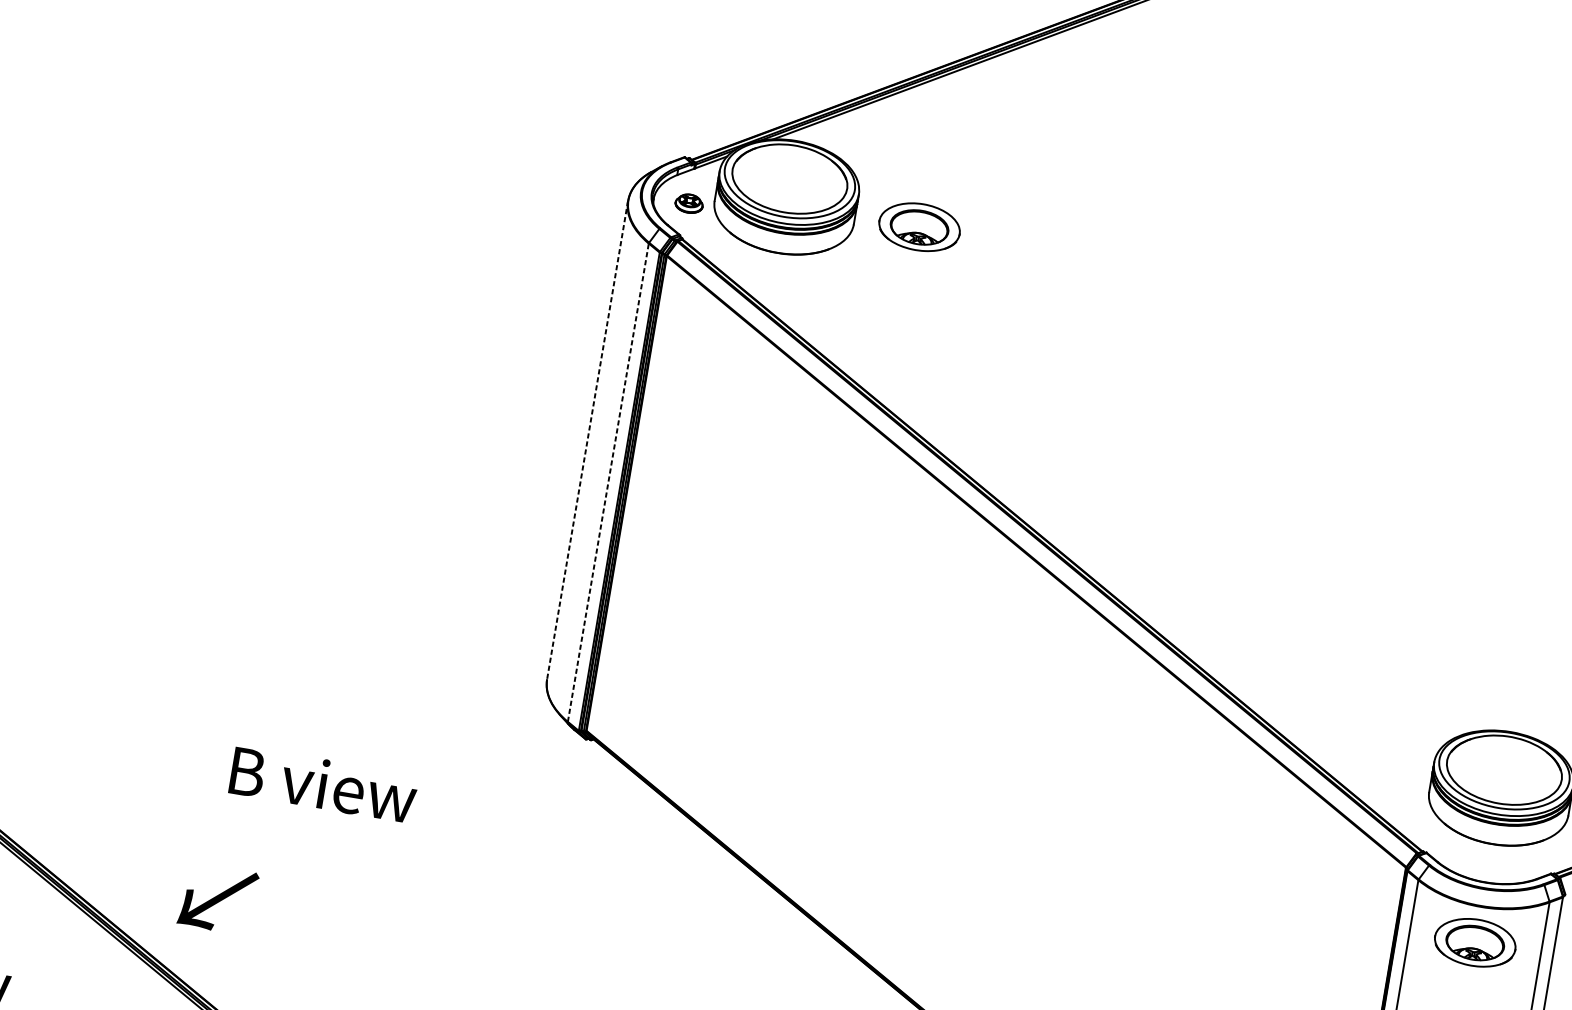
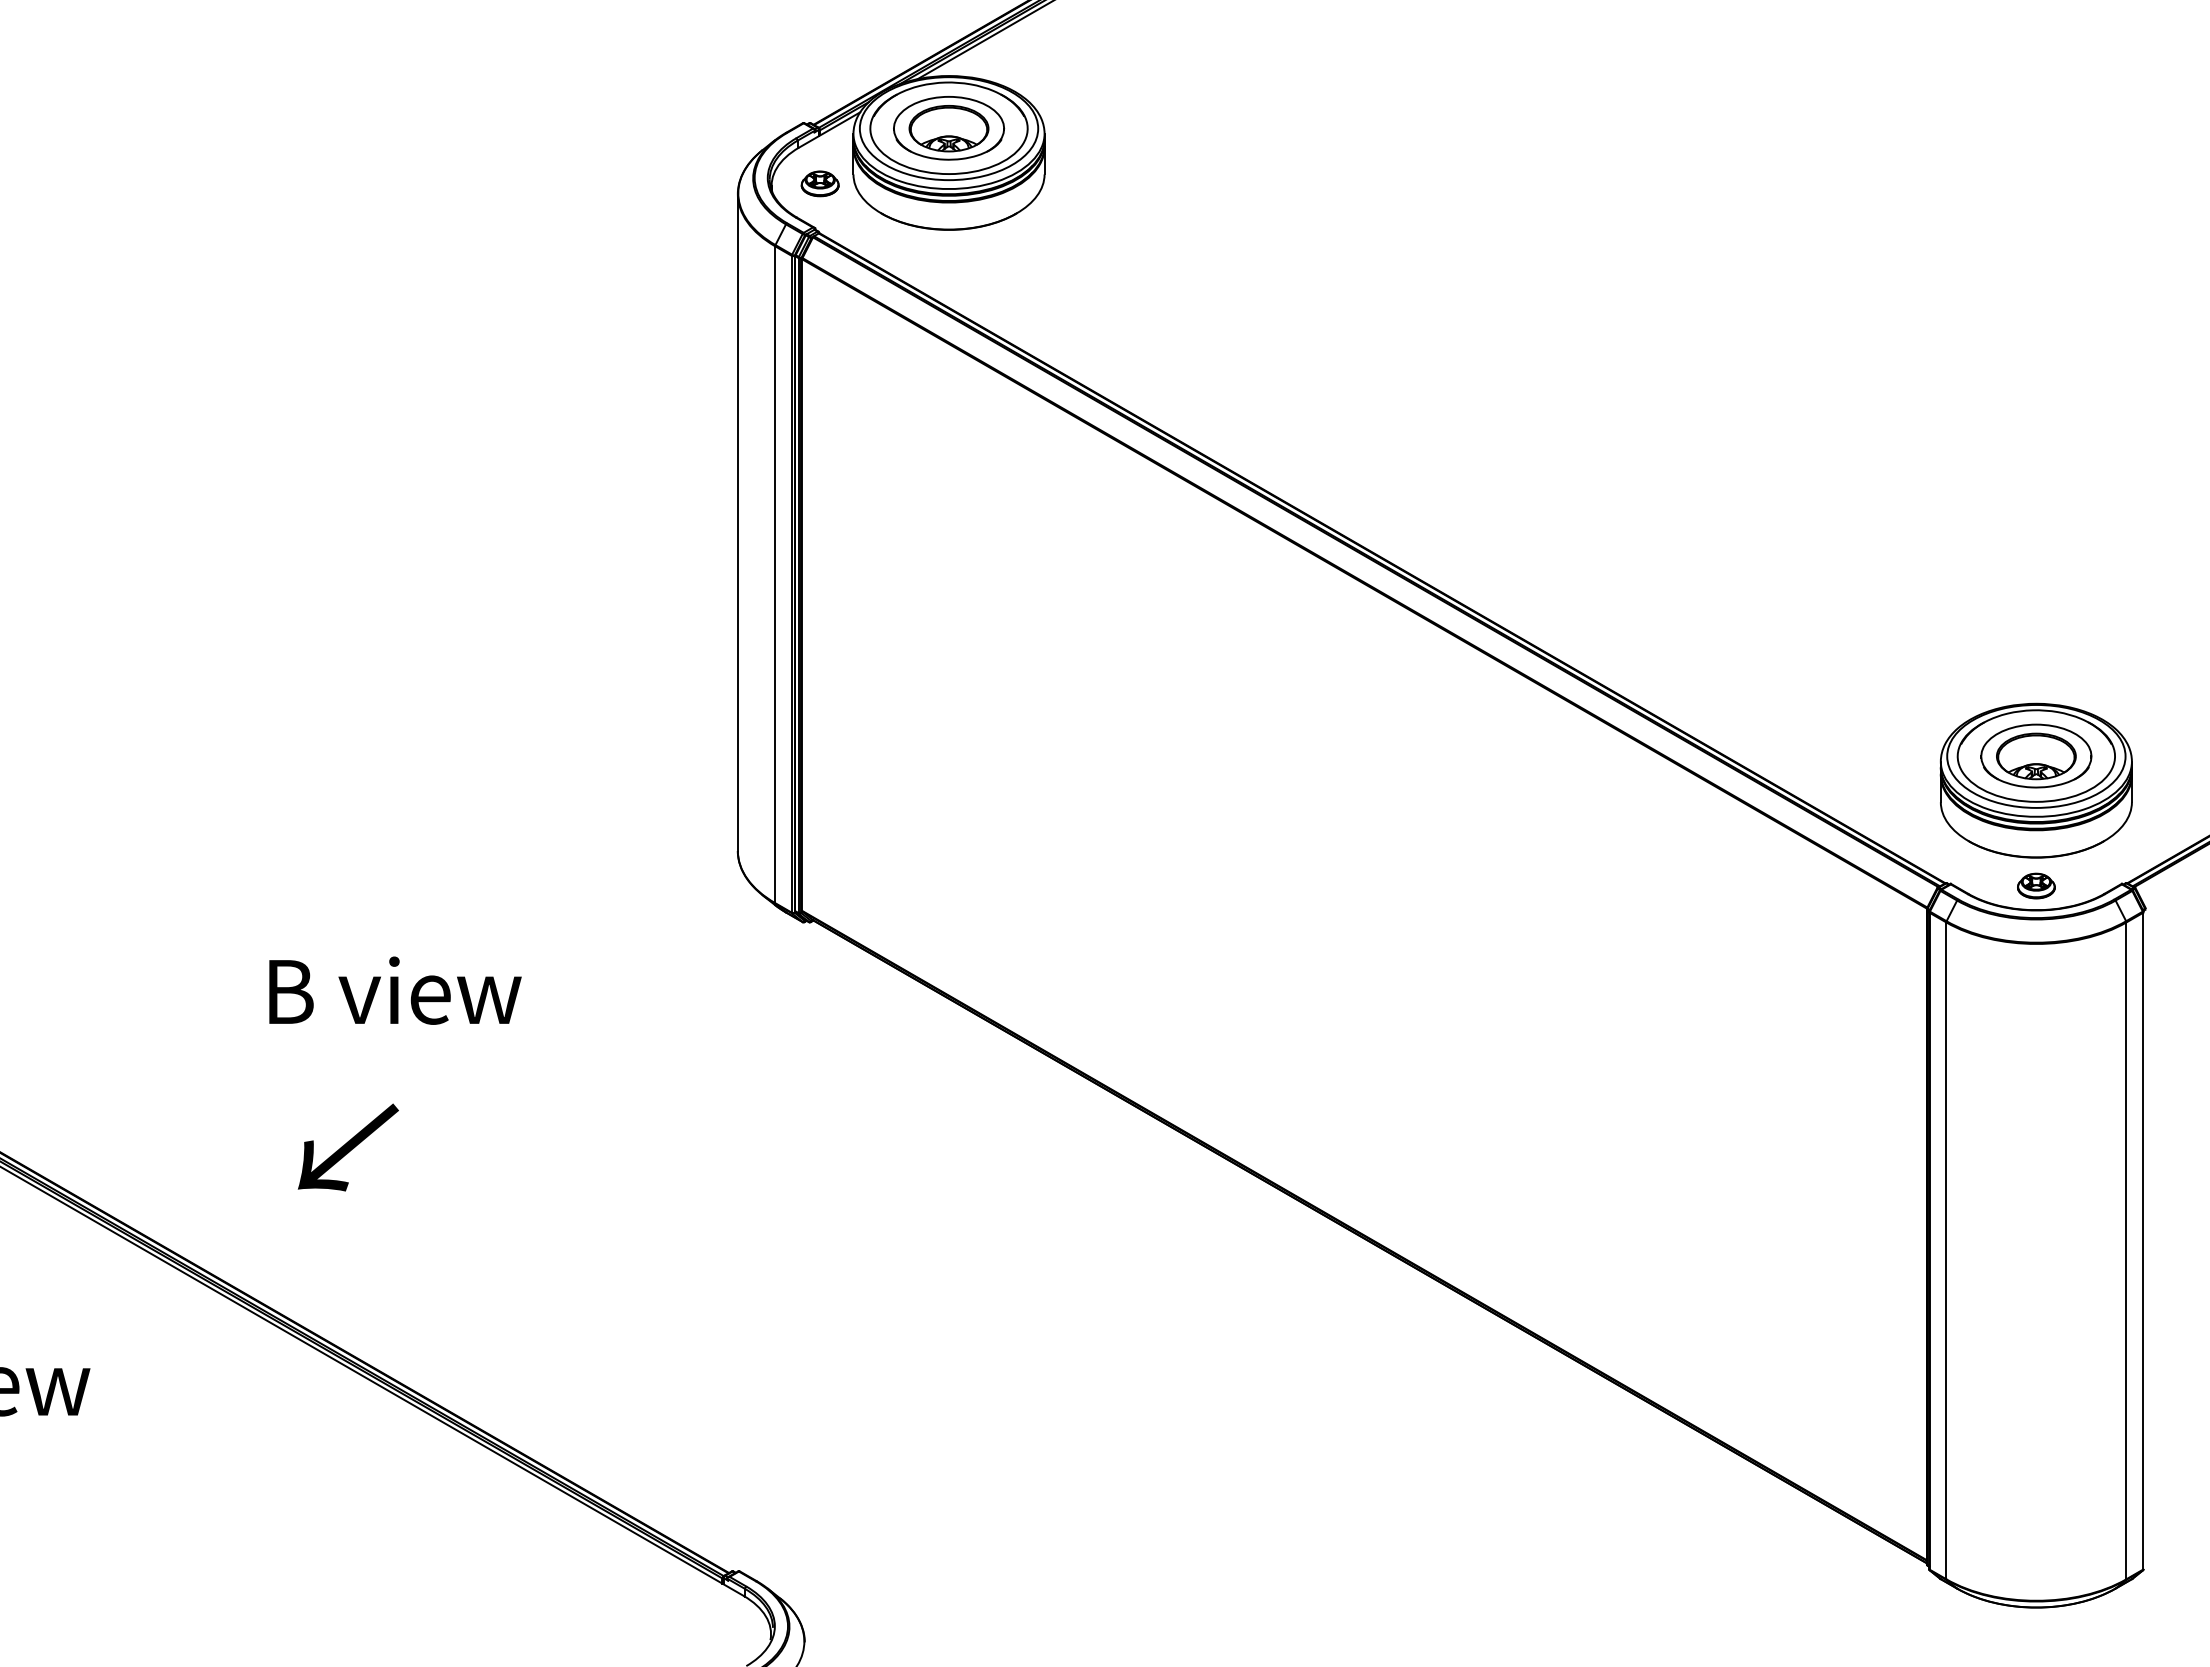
part: (919, 227) -> (949, 128), moved
line: (587, 440) -> (737, 523), dashed -> solid
line: (608, 482) -> (775, 574), dashed -> solid
text: (323, 784) -> (395, 990), moved
part: (1488, 864) -> (2036, 885), added
text: (217, 898) -> (347, 1147), moved
part: (1475, 942) -> (2036, 755), moved

